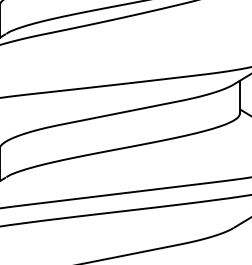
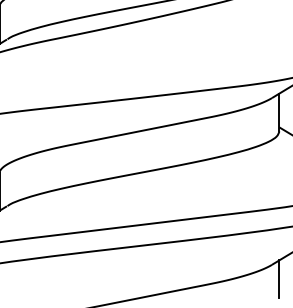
line: (240, 239) -> (279, 278), added

